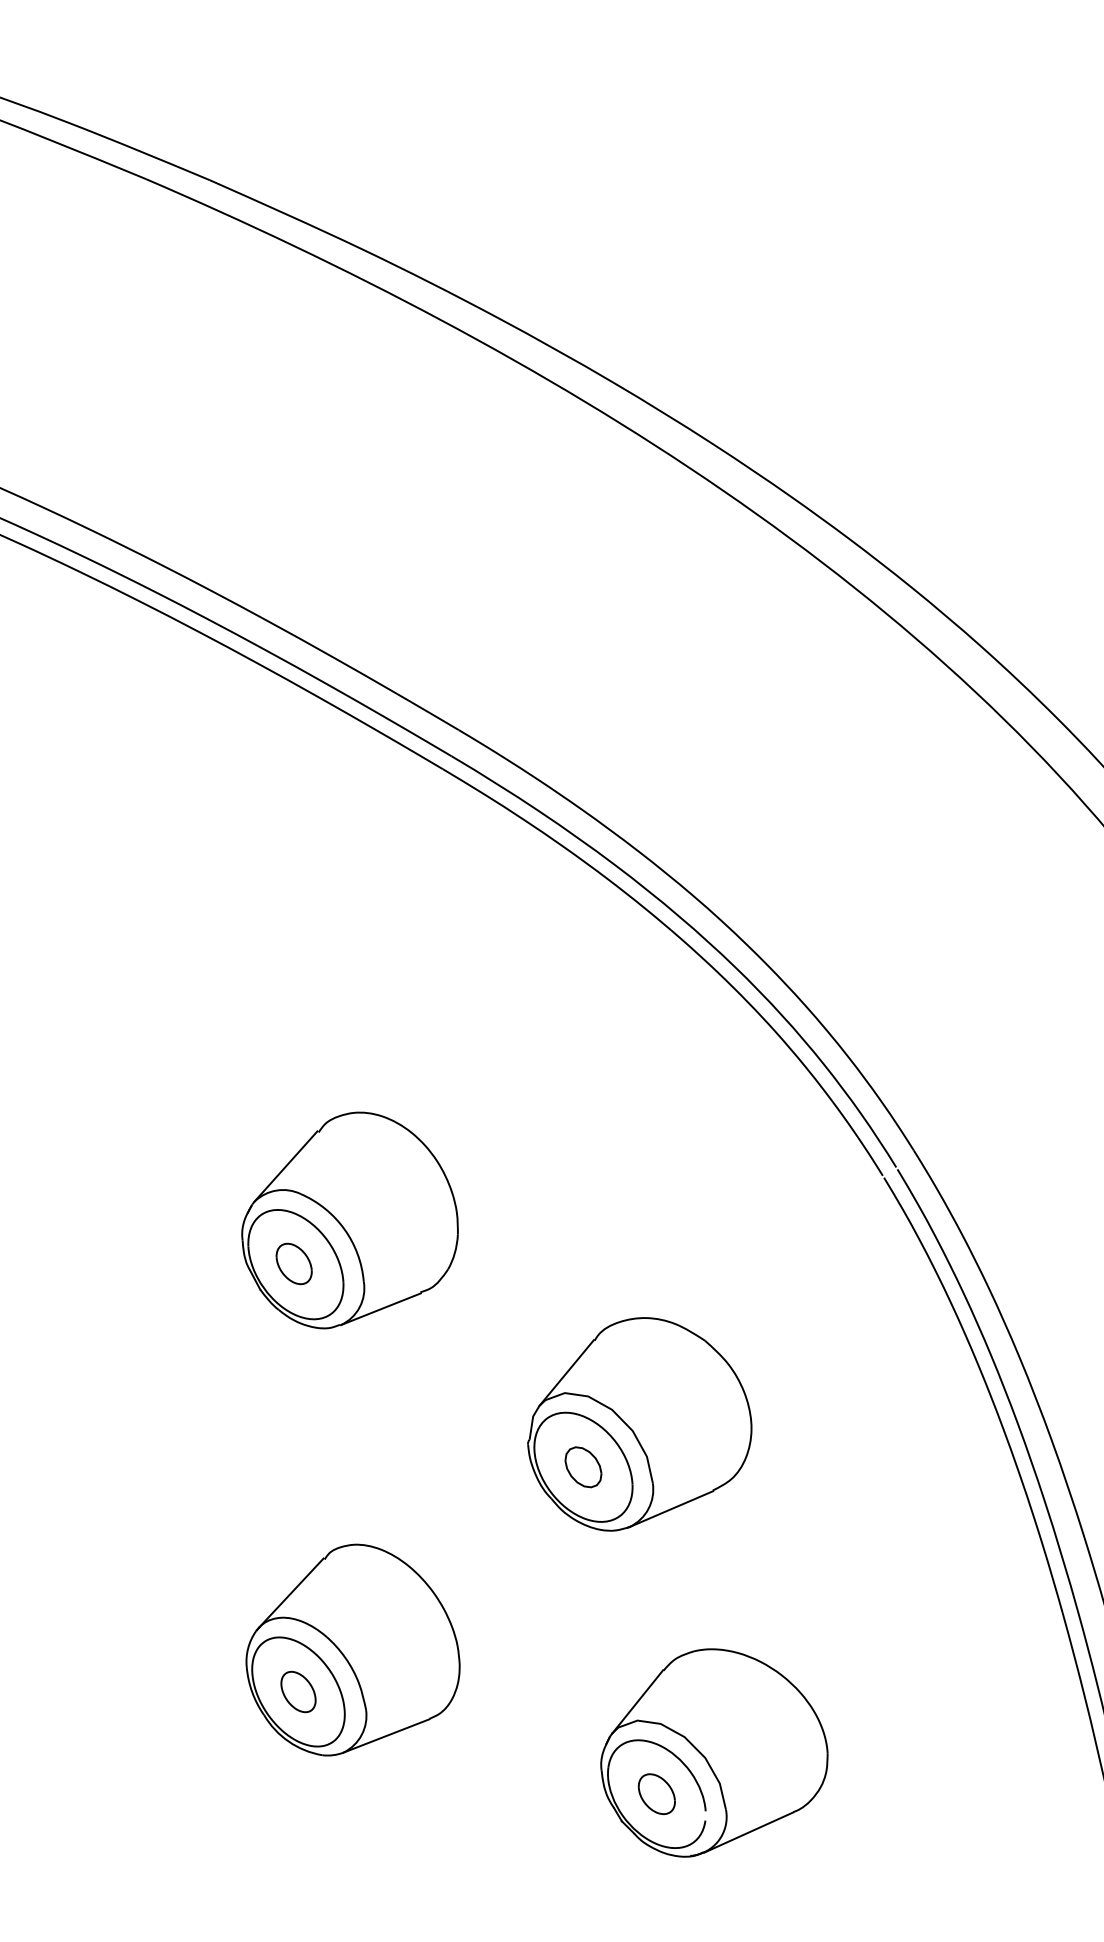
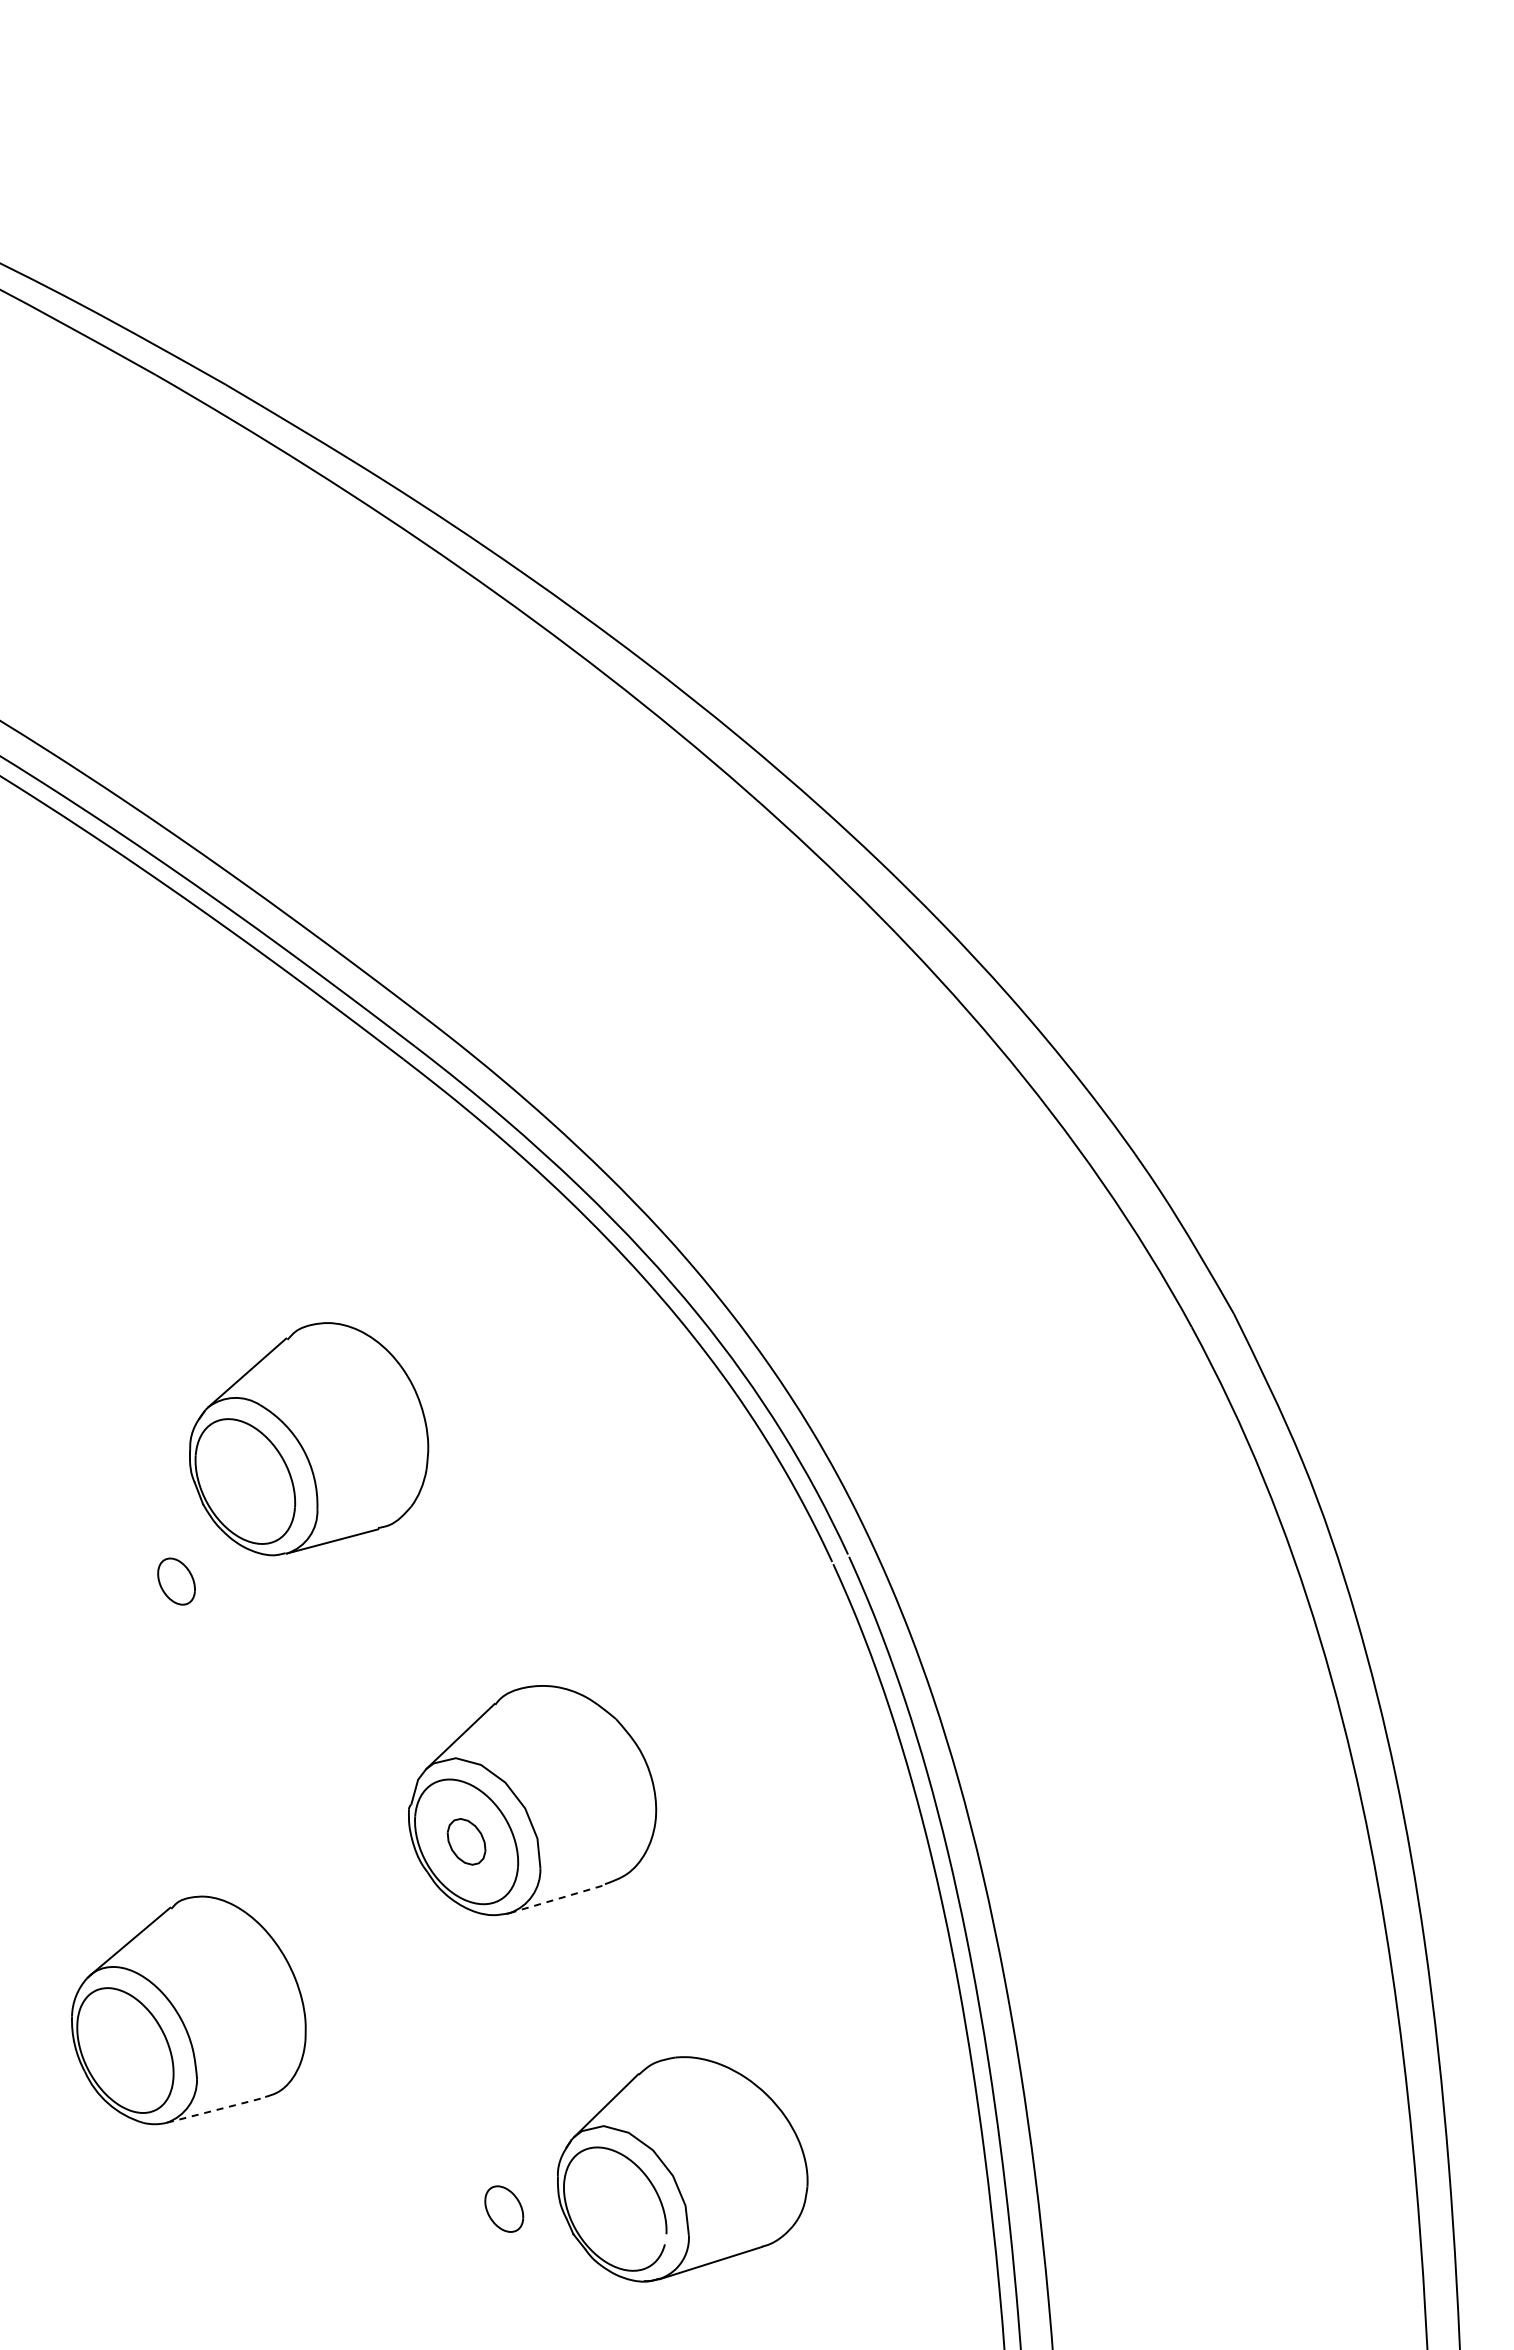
part: (349, 1219) -> (309, 1439), moved
line: (671, 1509) -> (557, 1899), solid -> dashed
part: (298, 1691) -> (125, 2050), removed
line: (387, 1736) -> (216, 2110), solid -> dashed
part: (713, 1751) -> (682, 2169), moved

